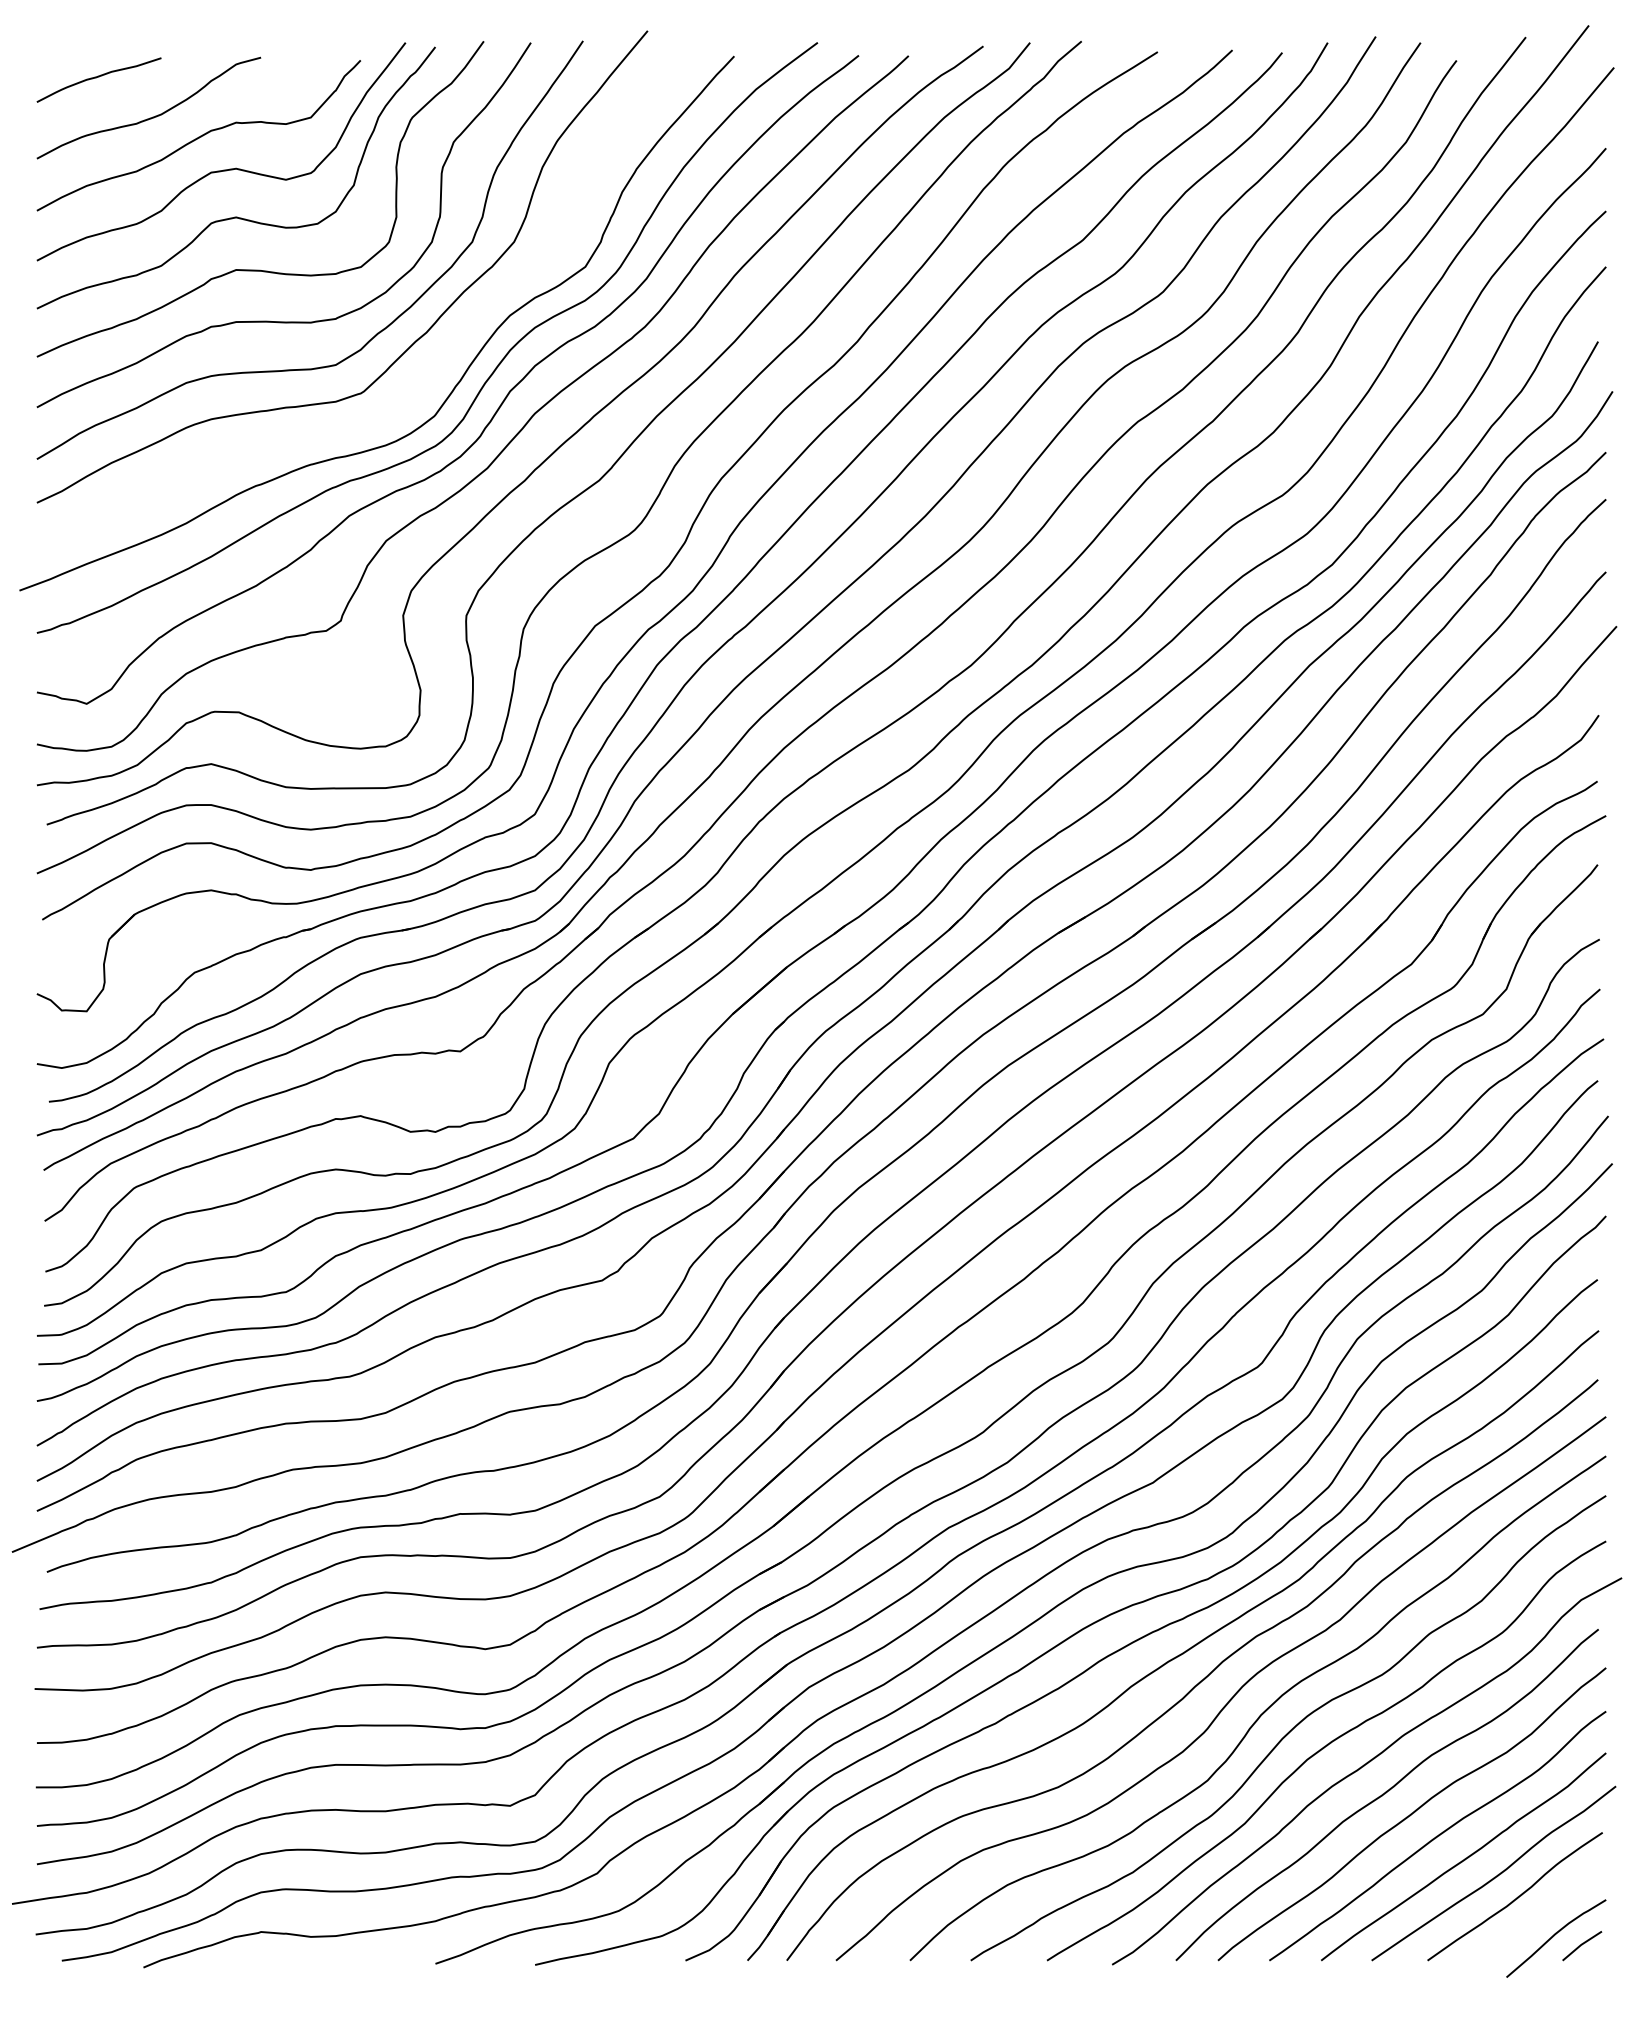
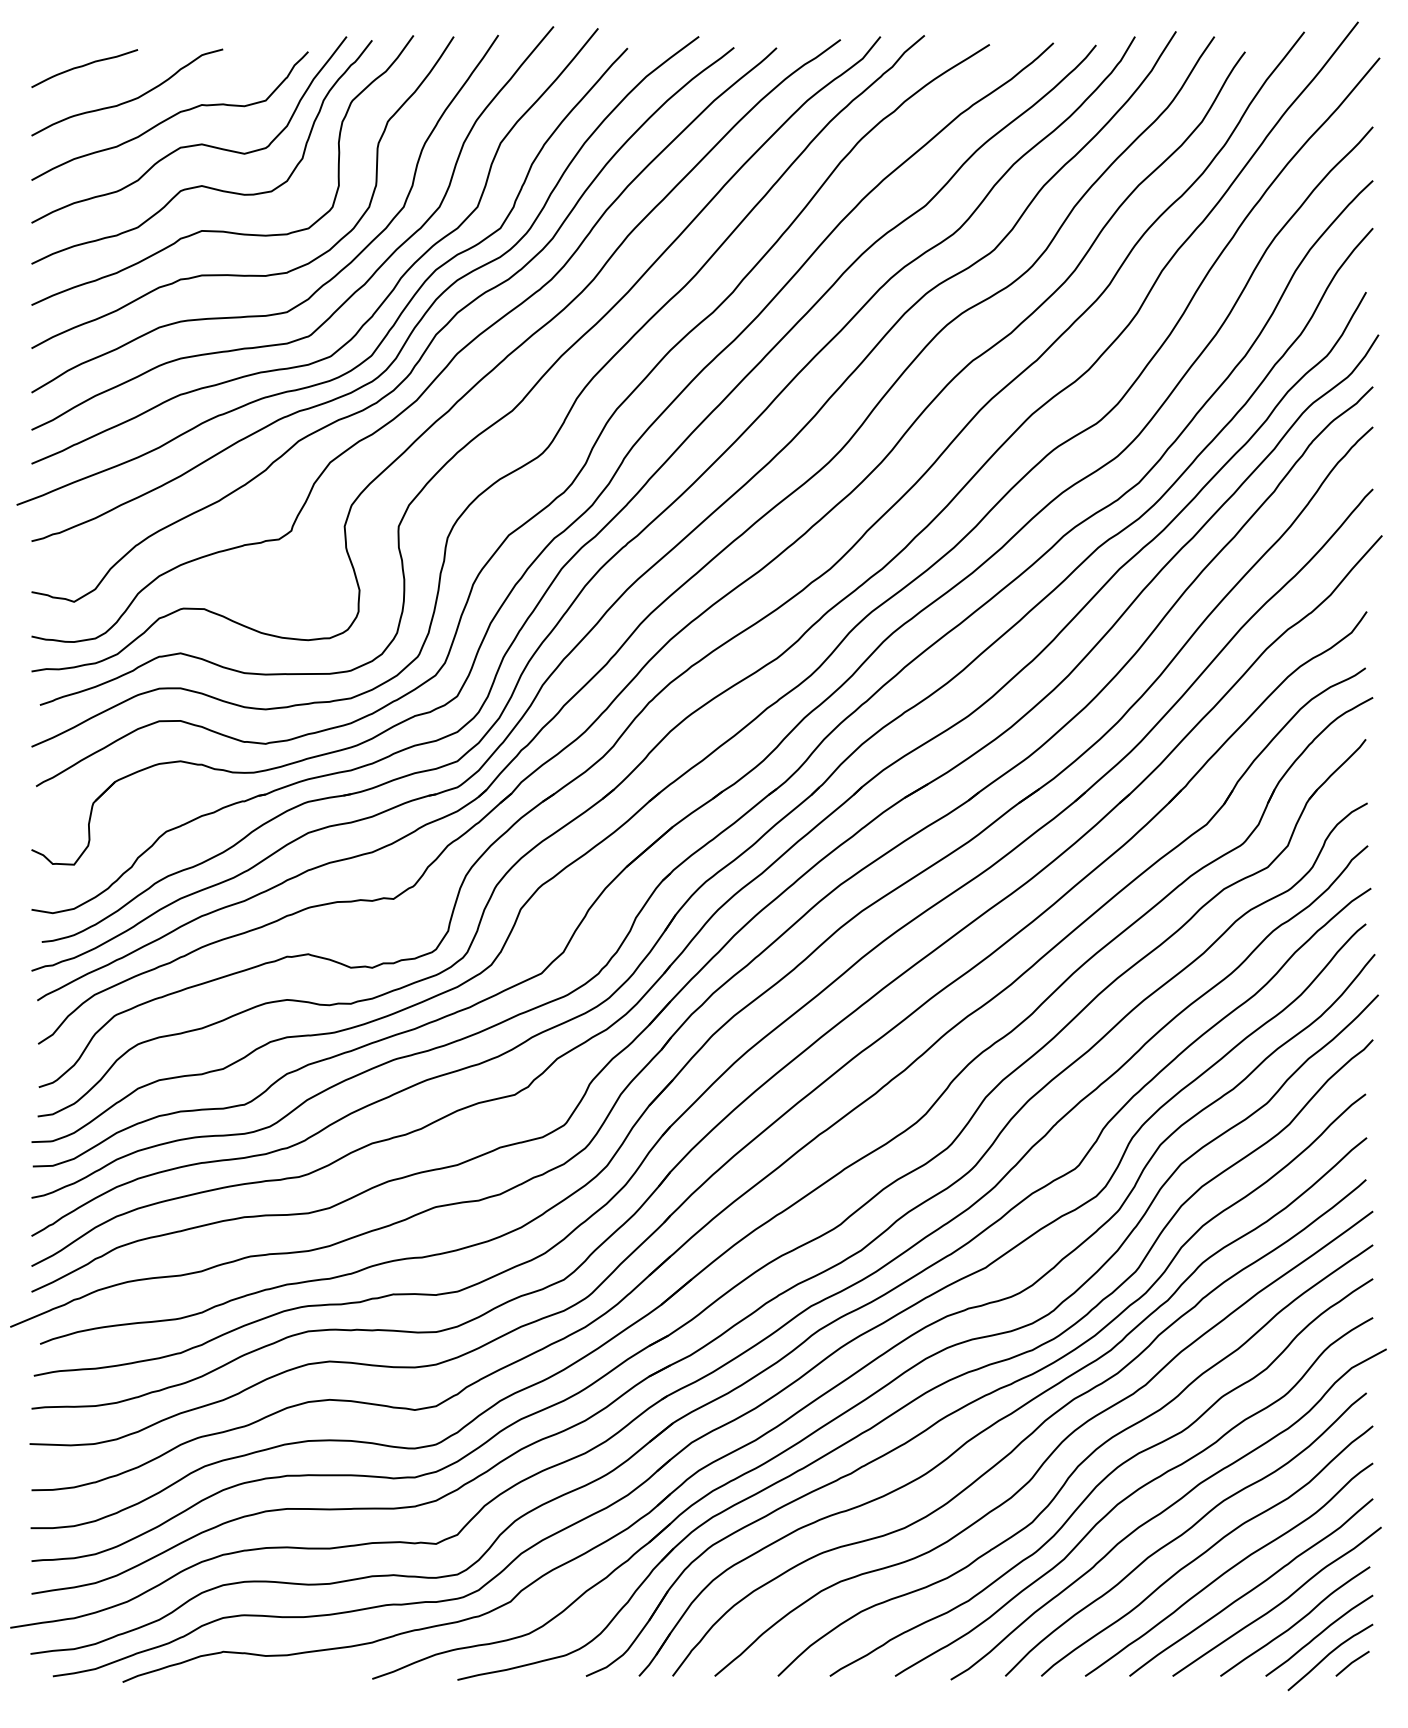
curve: (447, 352) -> (382, 301), added
curve: (1543, 1912) -> (1319, 1635), added

